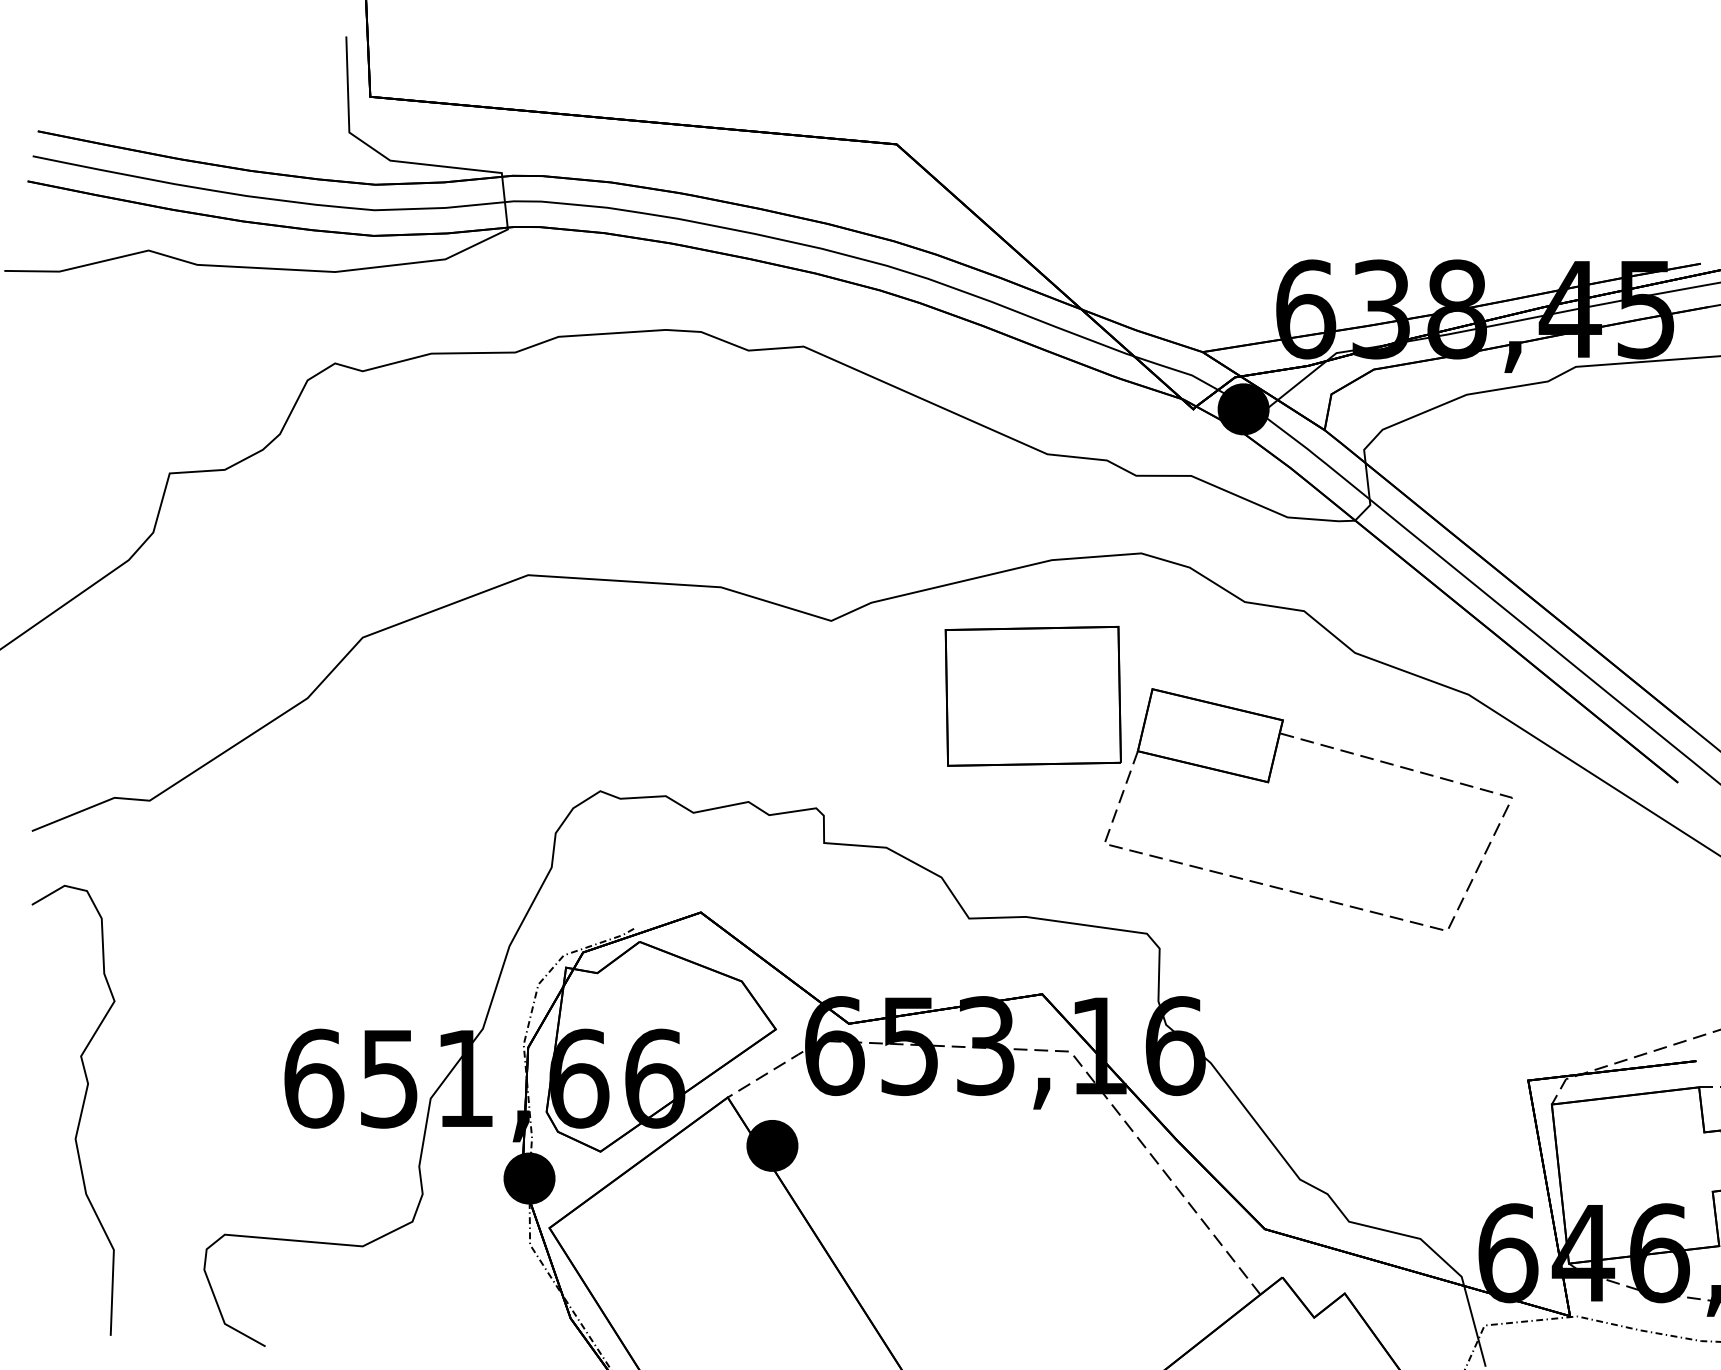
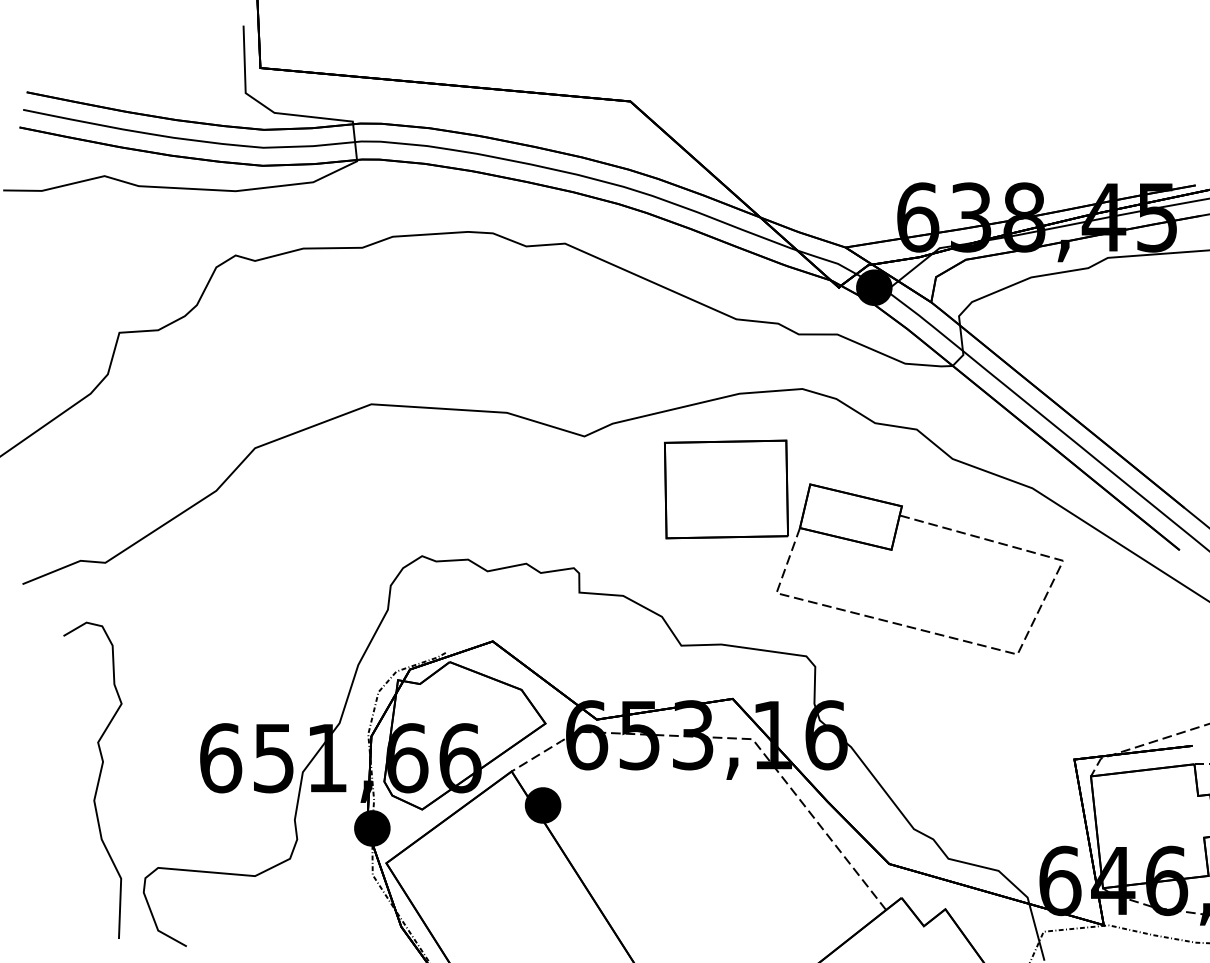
curve: (80, 1110) -> (97, 780), moved

